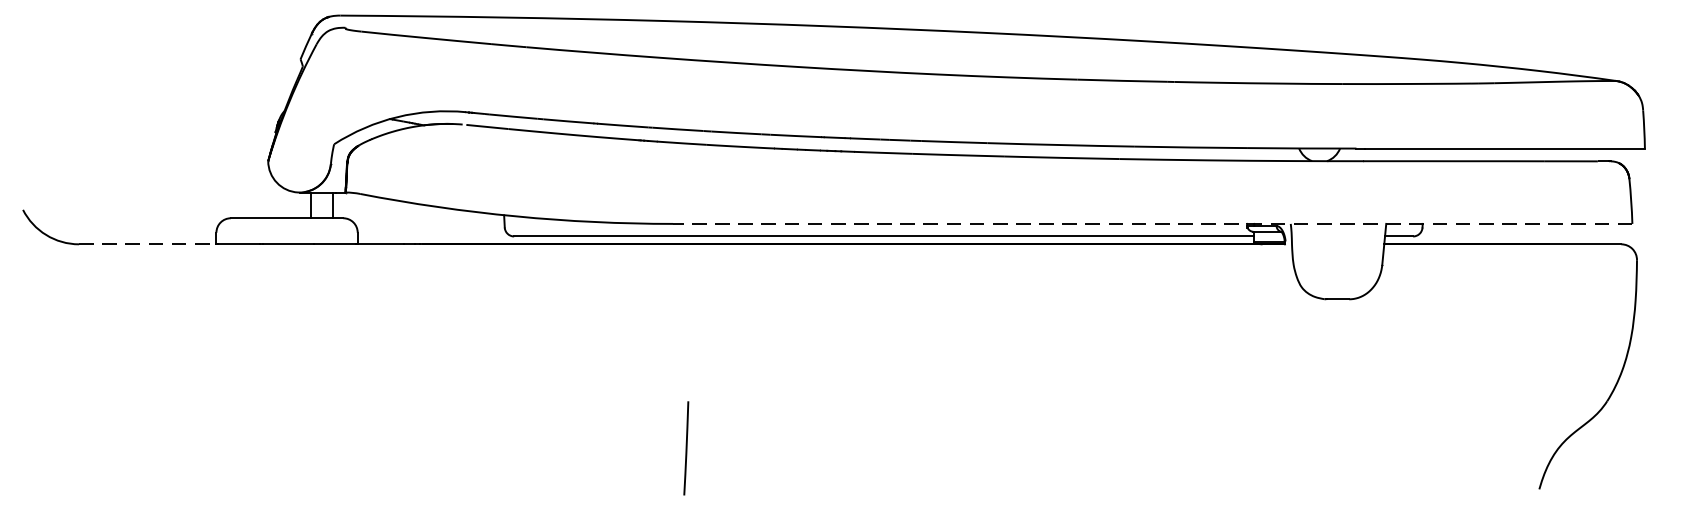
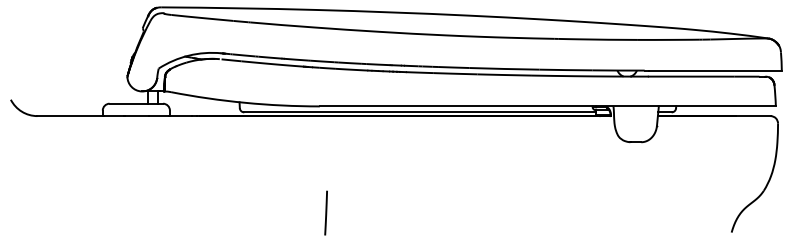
line: (1151, 224) -> (547, 106), dashed -> solid
line: (148, 245) -> (70, 116), dashed -> solid

